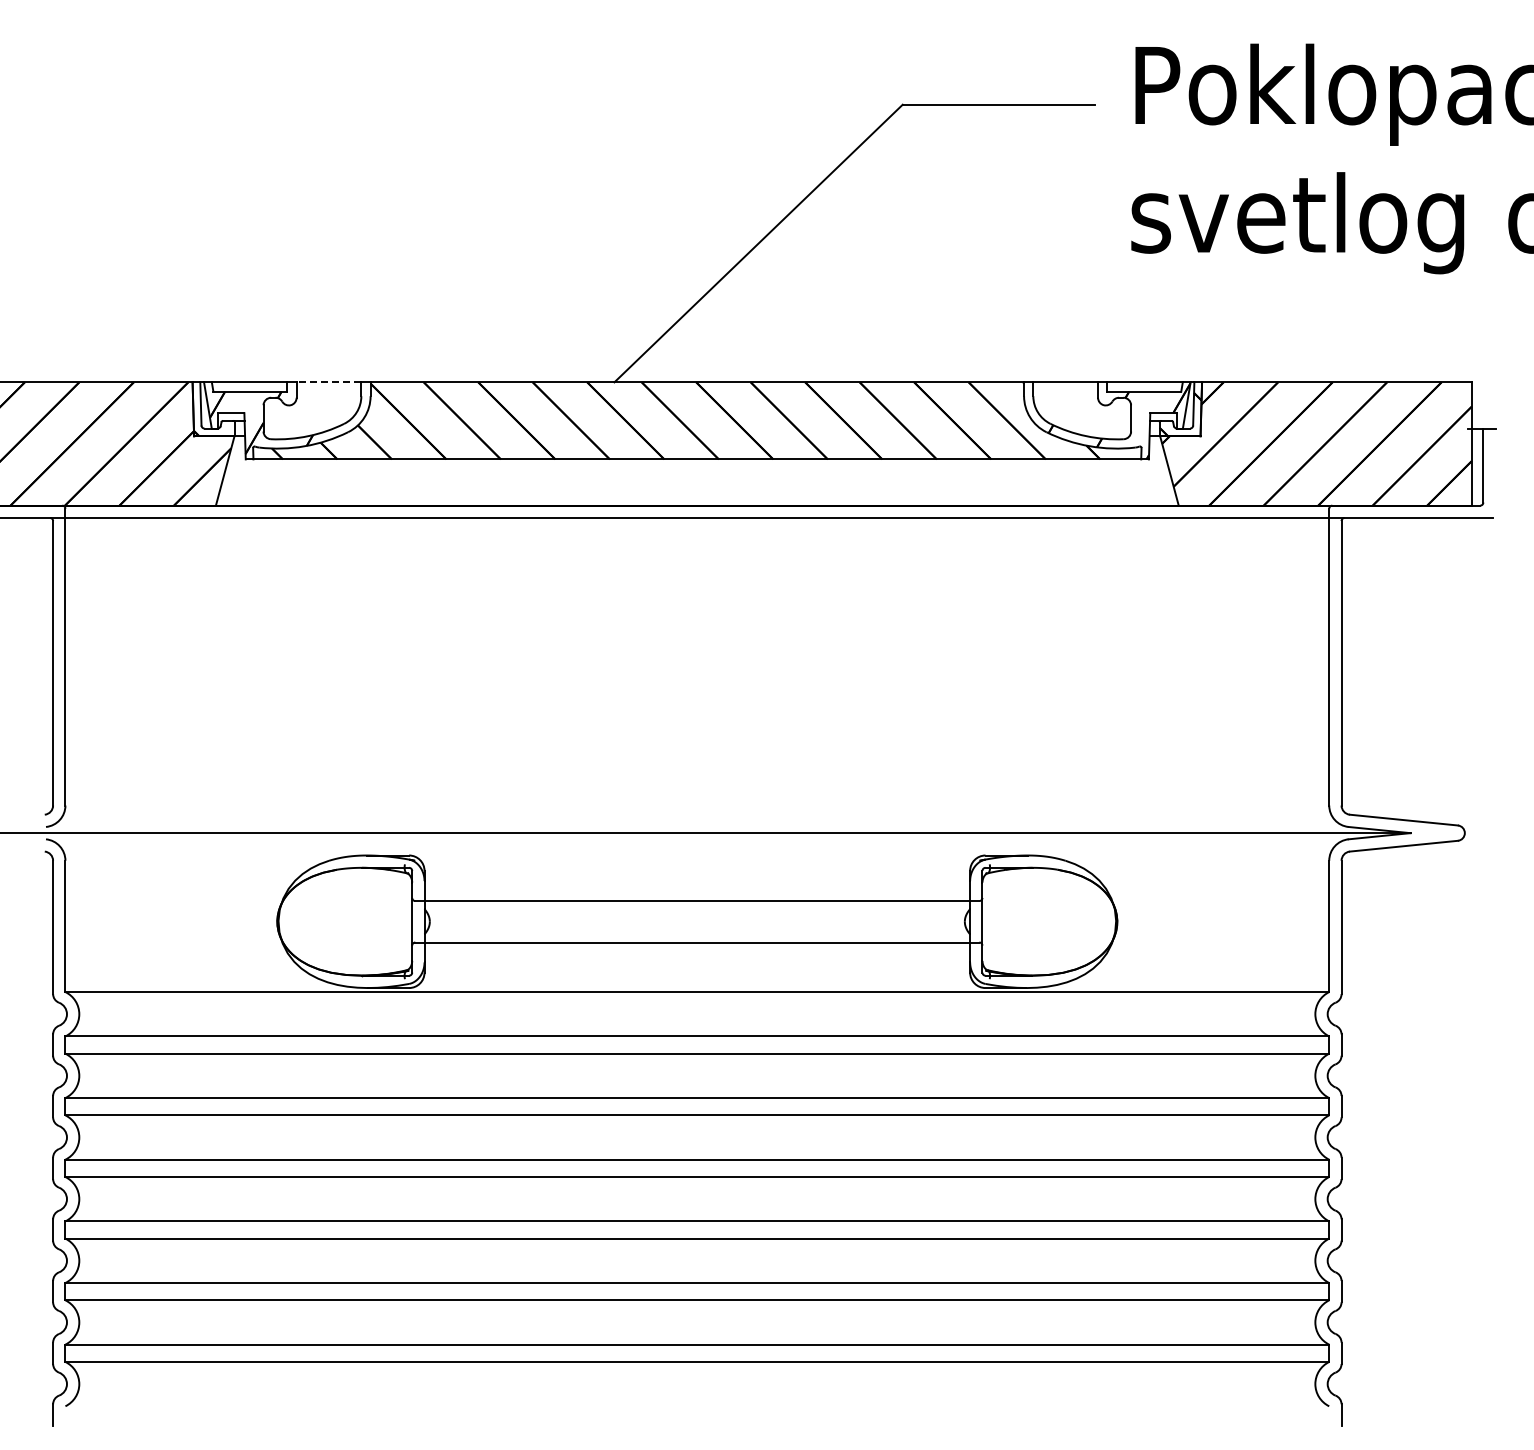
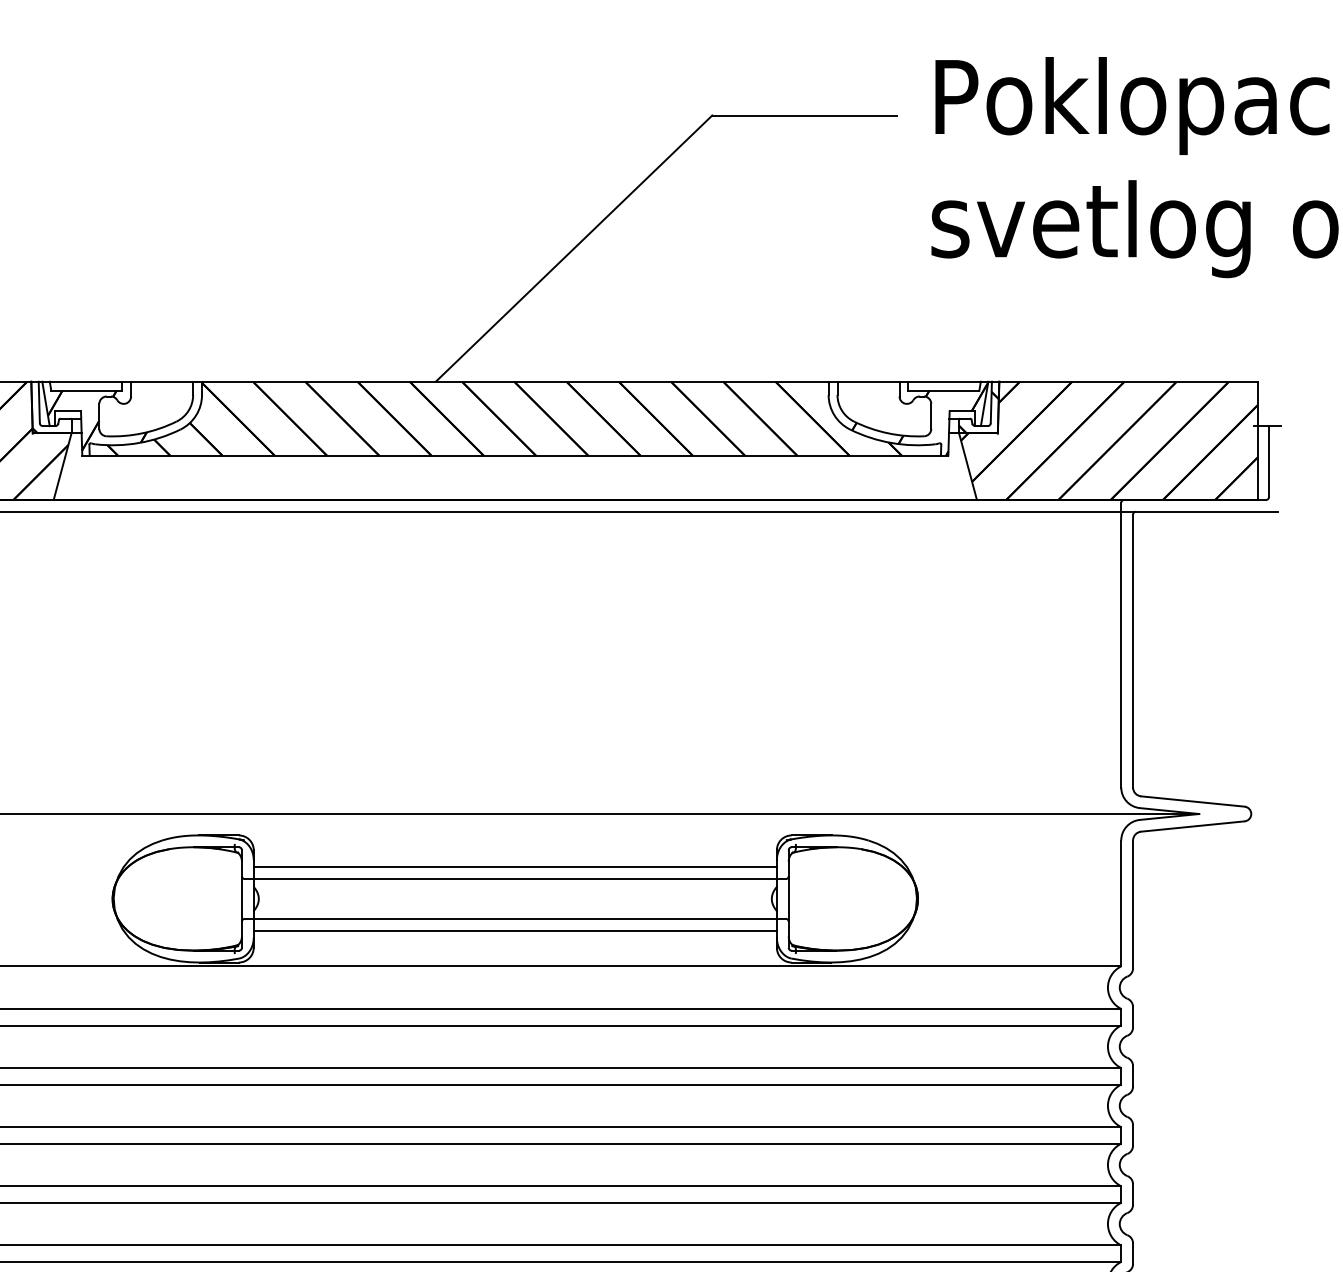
line: (328, 382) -> (161, 381), dashed -> solid
line: (697, 888) -> (515, 867), added
line: (697, 954) -> (515, 930), added

